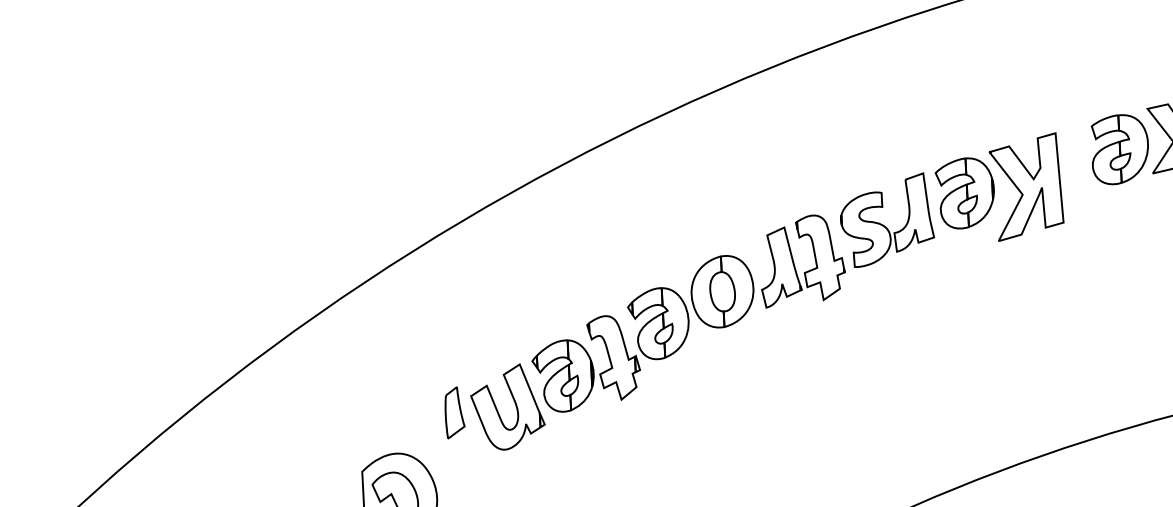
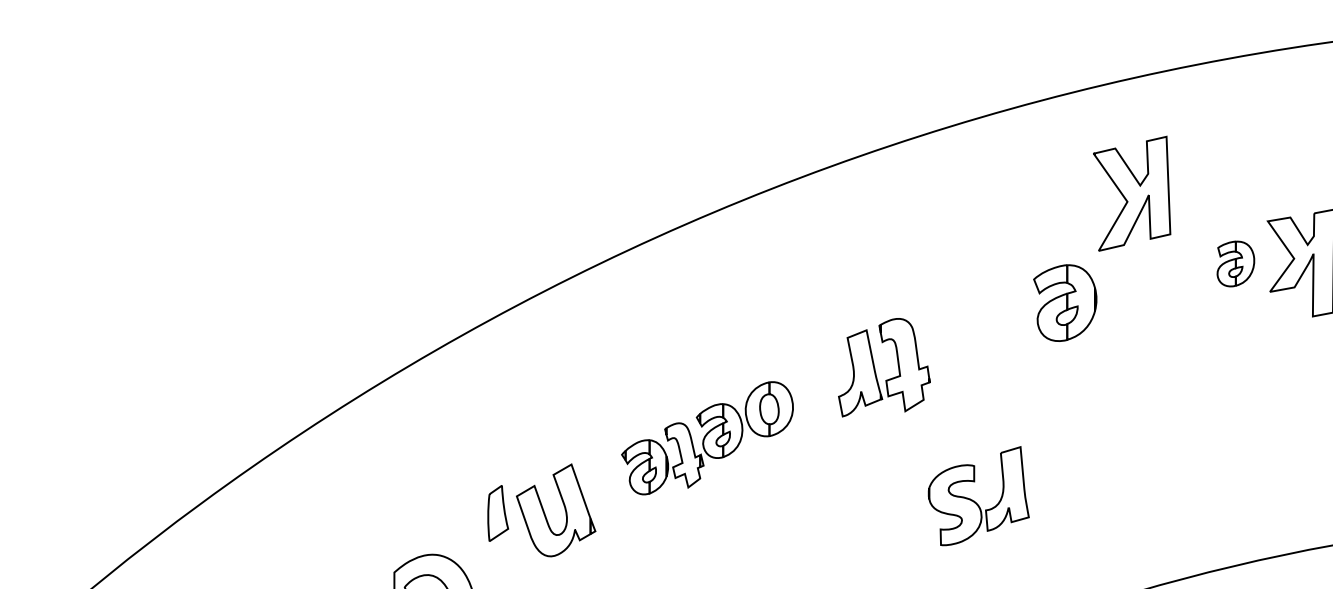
part: (1119, 149) -> (1235, 263), size x0.6
part: (1026, 186) -> (1132, 193), moved
part: (886, 220) -> (978, 496), moved
part: (643, 334) -> (707, 438), size x0.7

